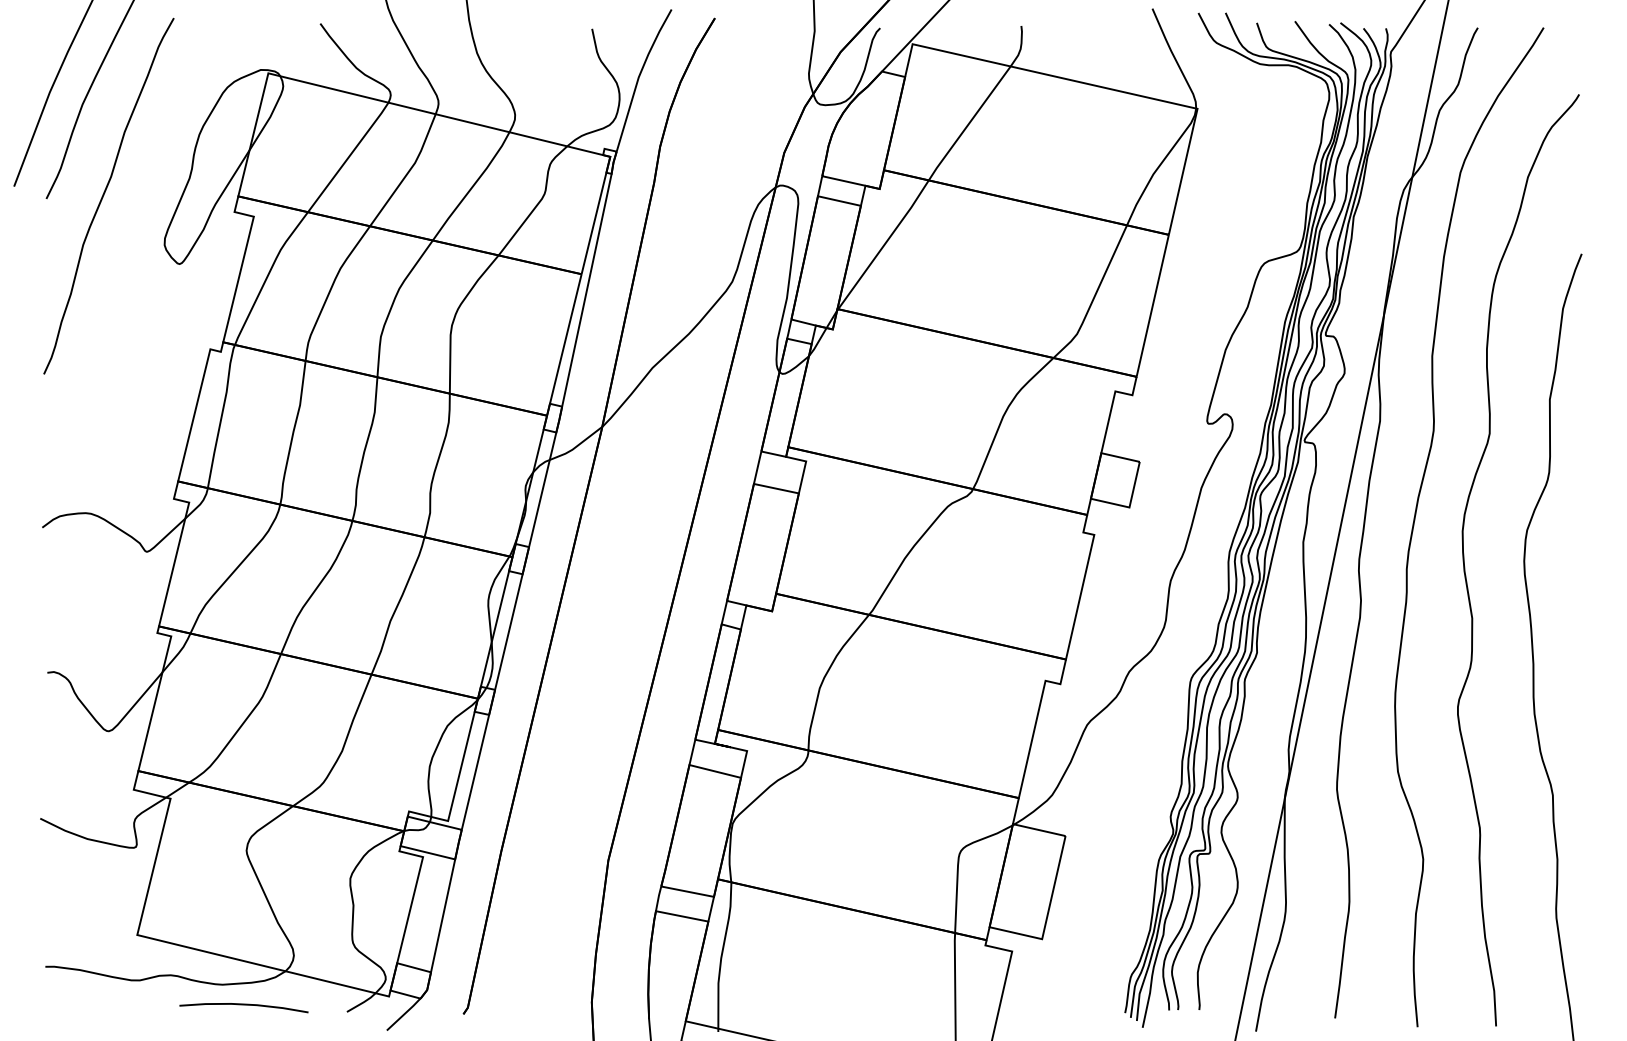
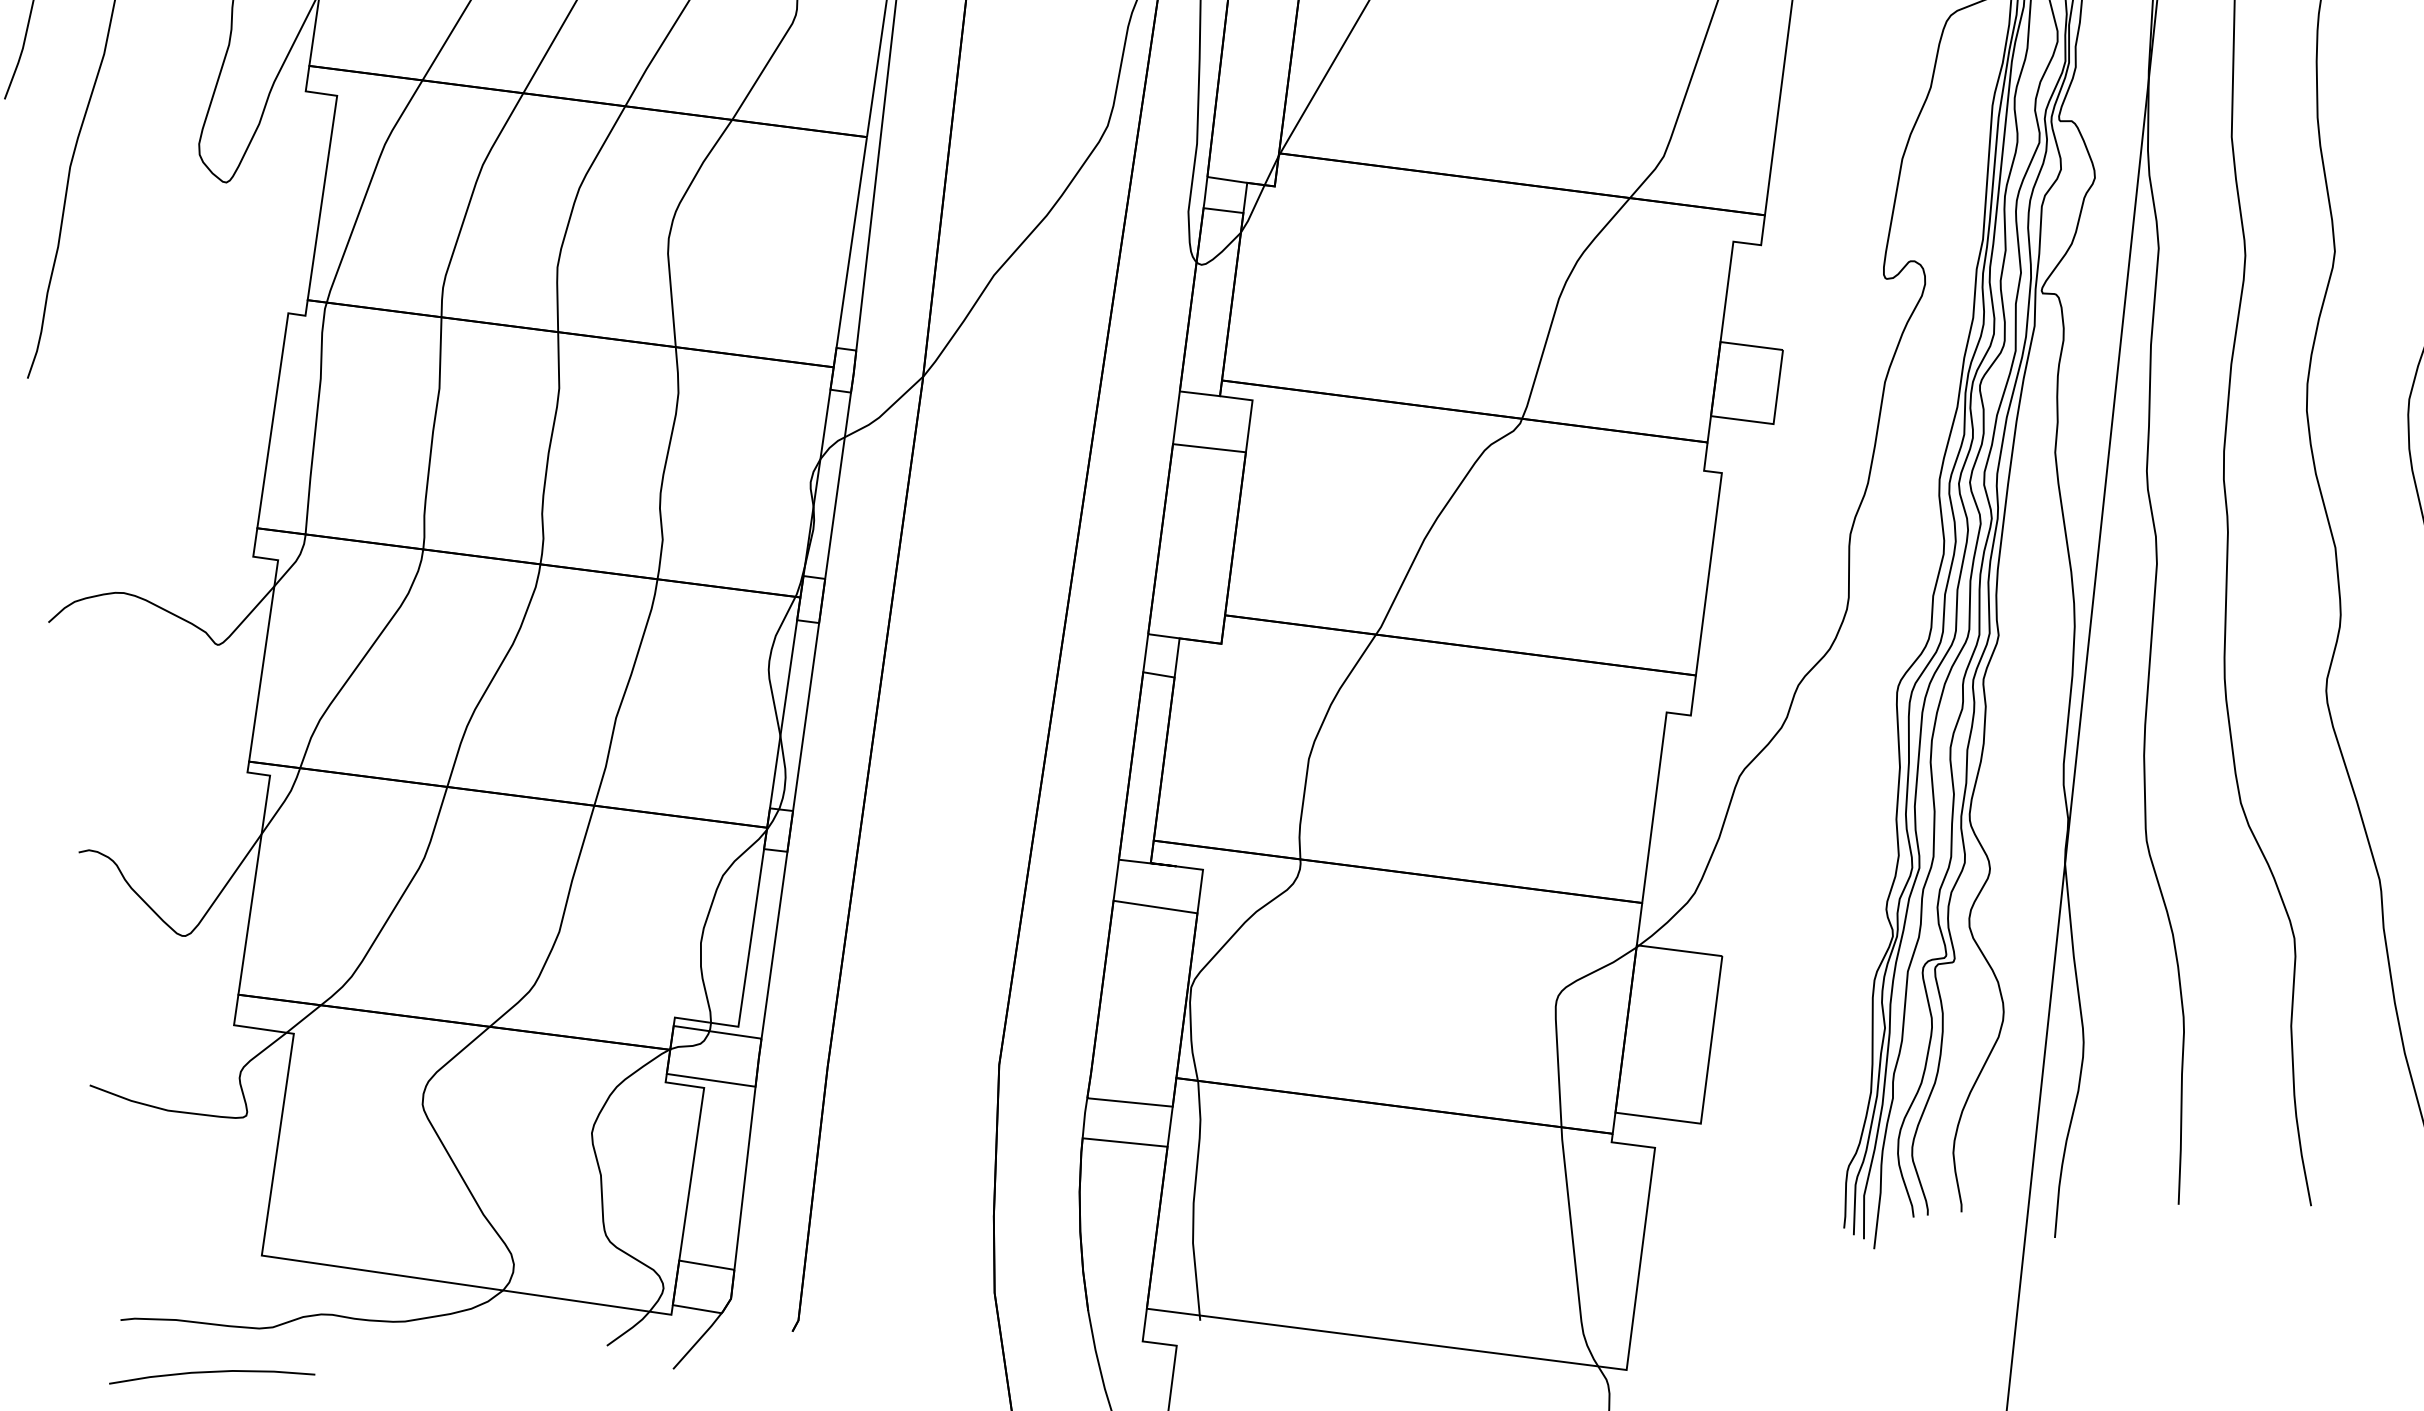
curve: (243, 1005) -> (210, 1373), moved

